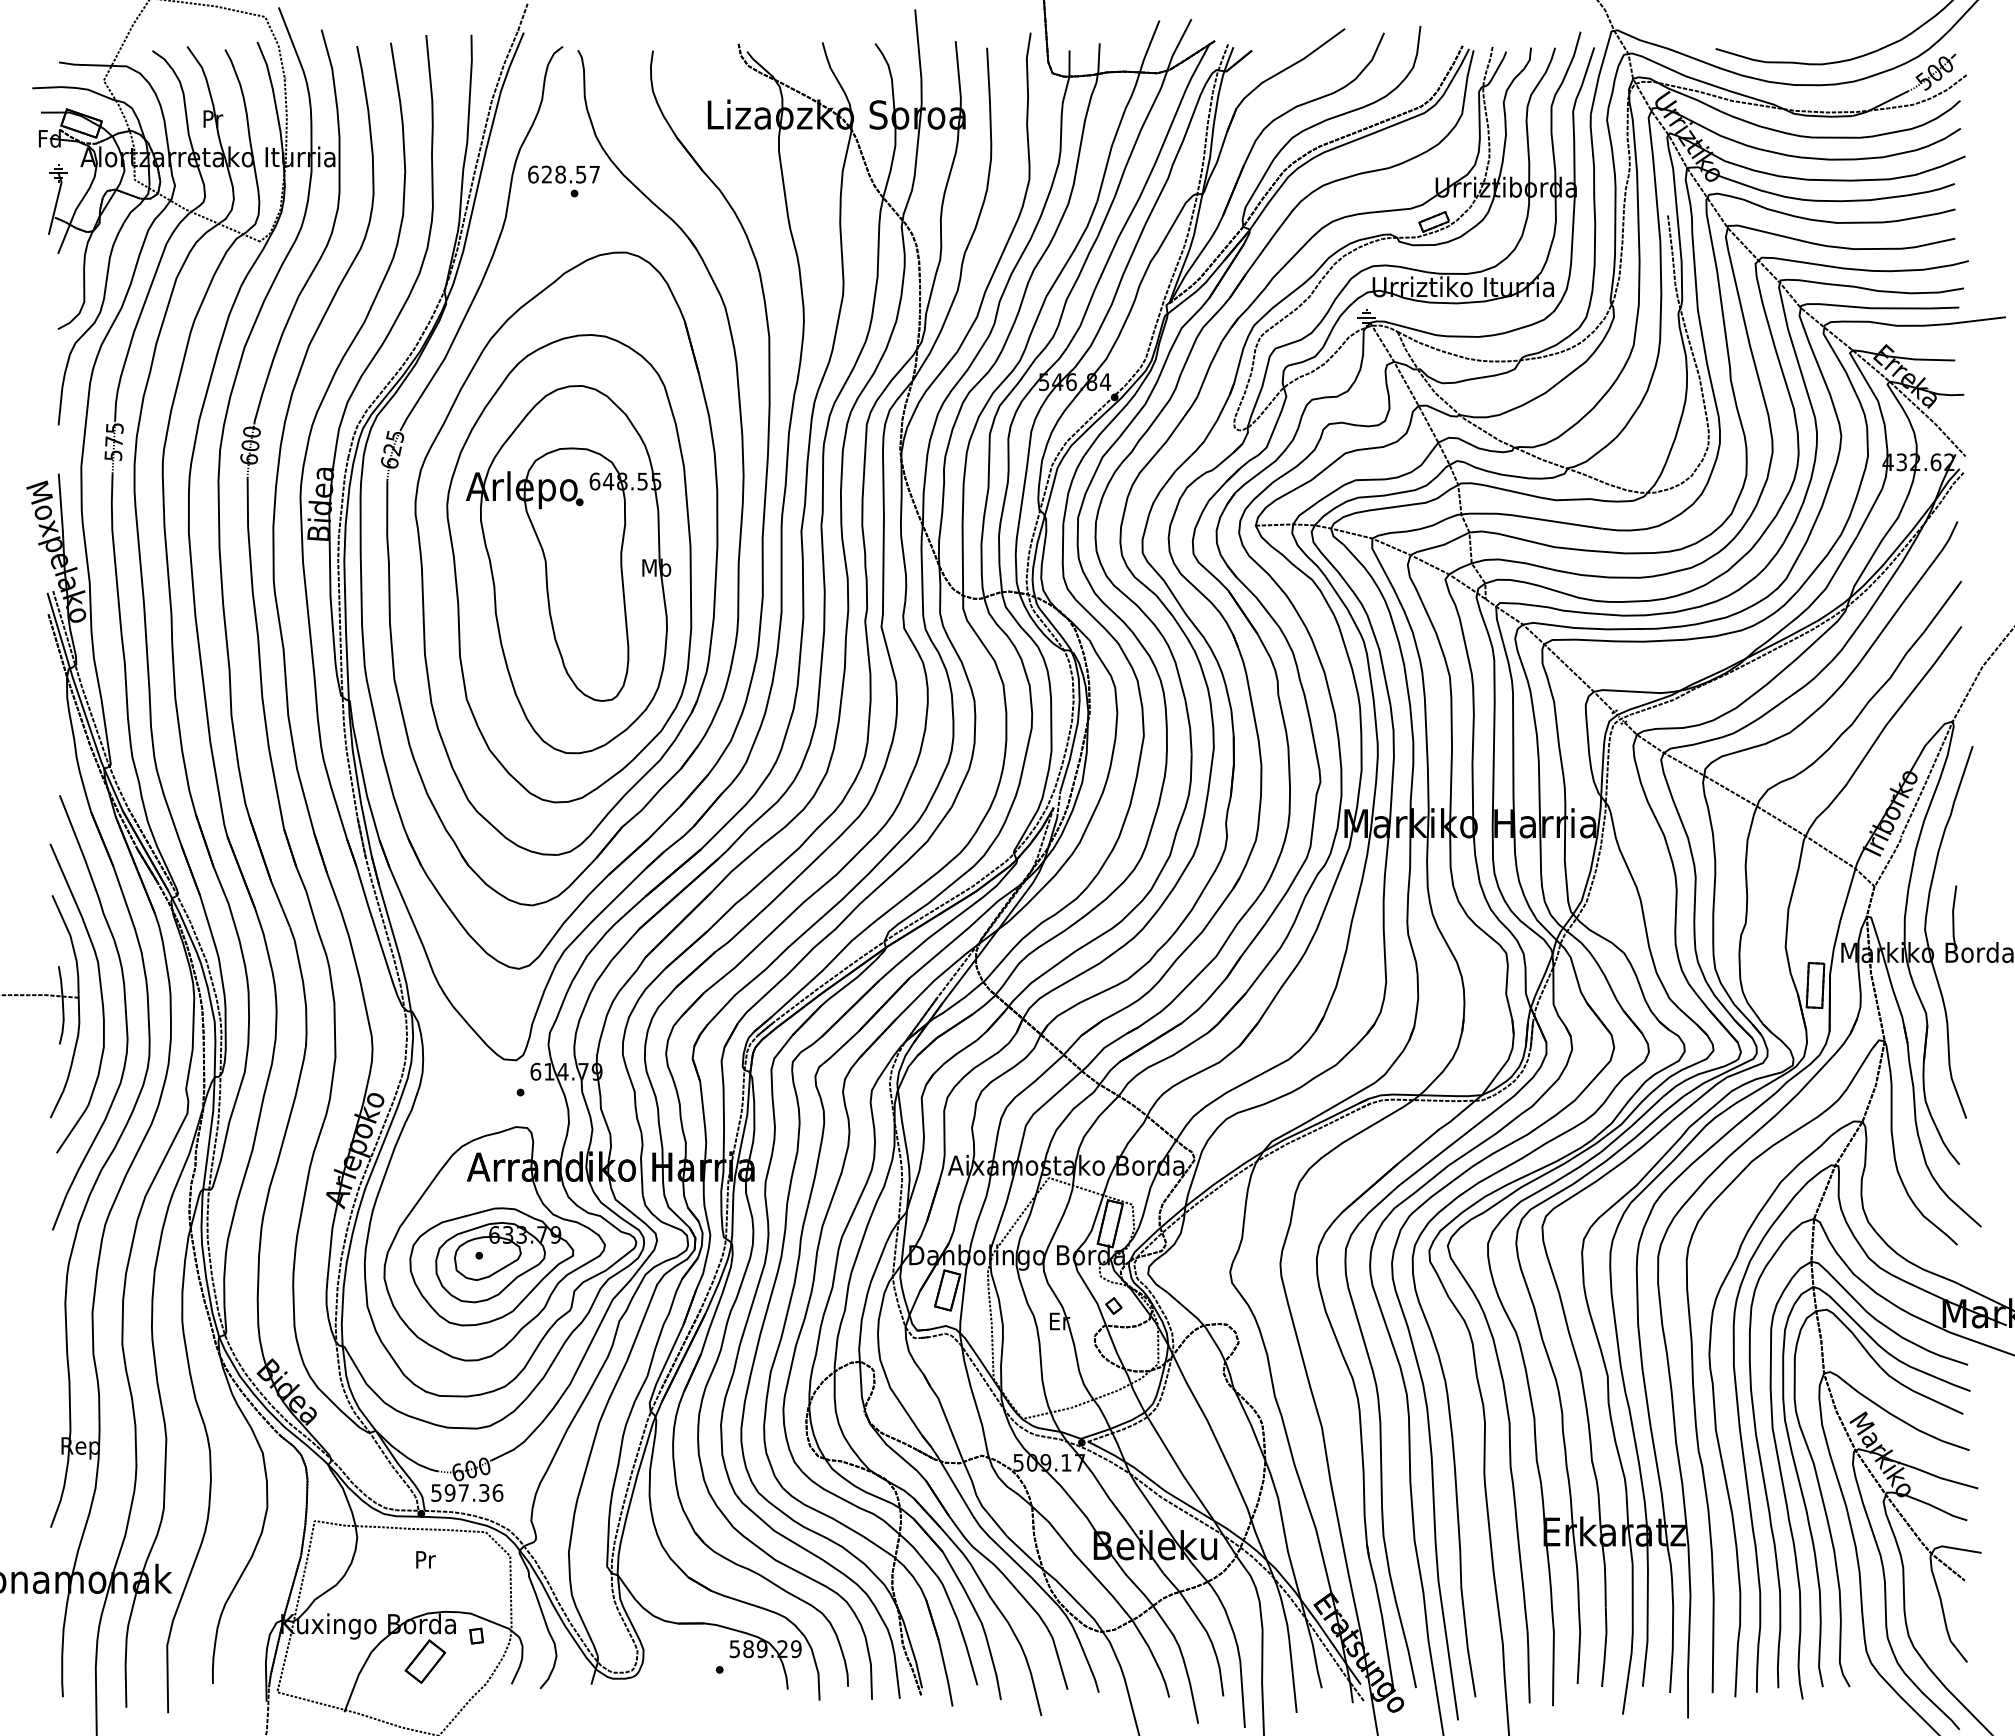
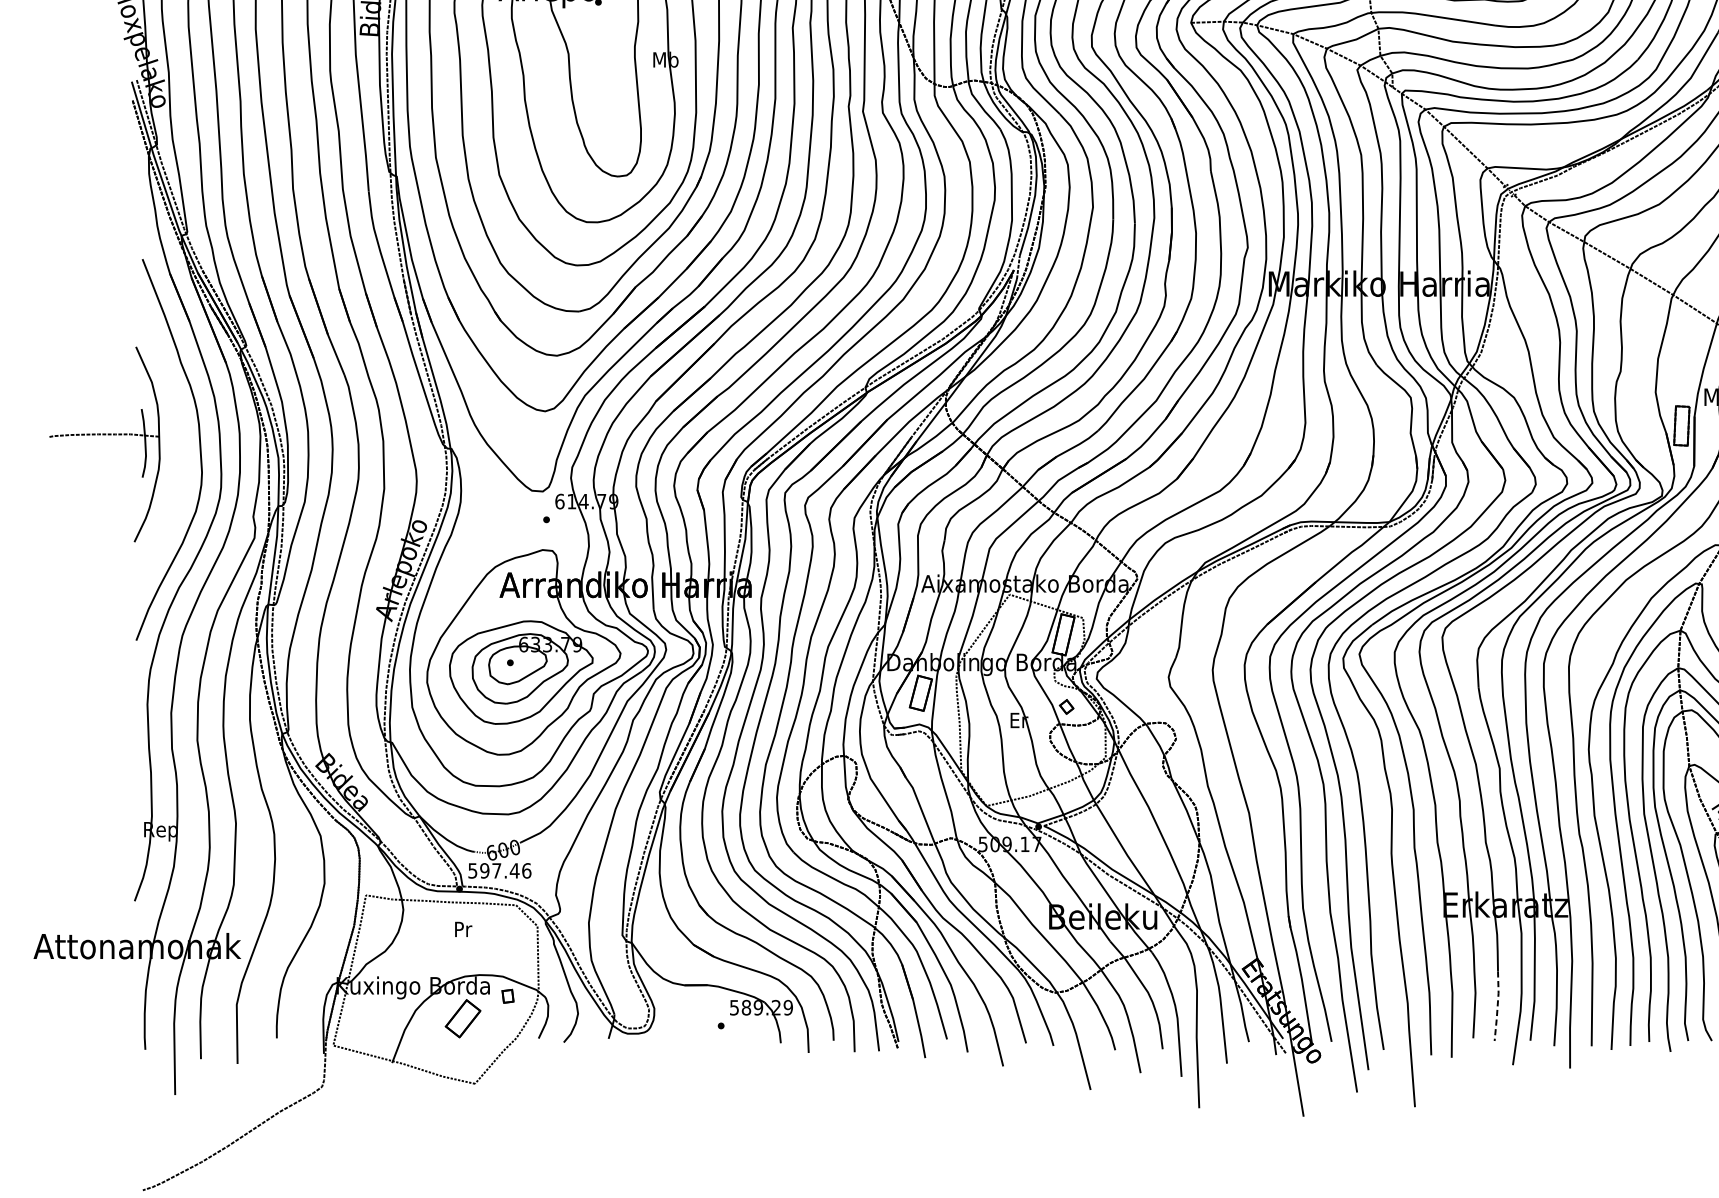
curve: (100, 994) -> (178, 433), removed
text: (483, 1492) -> (514, 870), 597.36 -> 597.46
line: (1605, 1647) -> (1497, 1006), solid -> dashed

